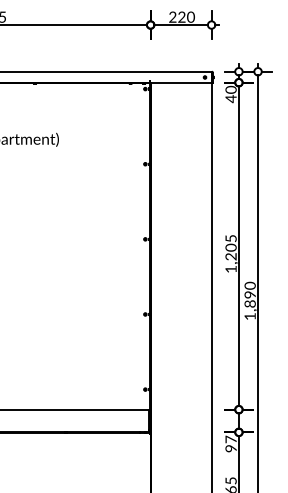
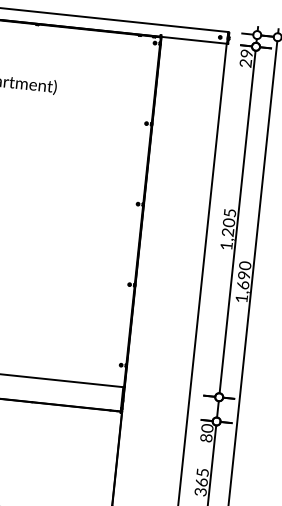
text: (230, 94) -> (245, 58), 40 -> 29
text: (249, 303) -> (242, 284), 1,890 -> 1,690
text: (230, 443) -> (206, 432), 97 -> 80

